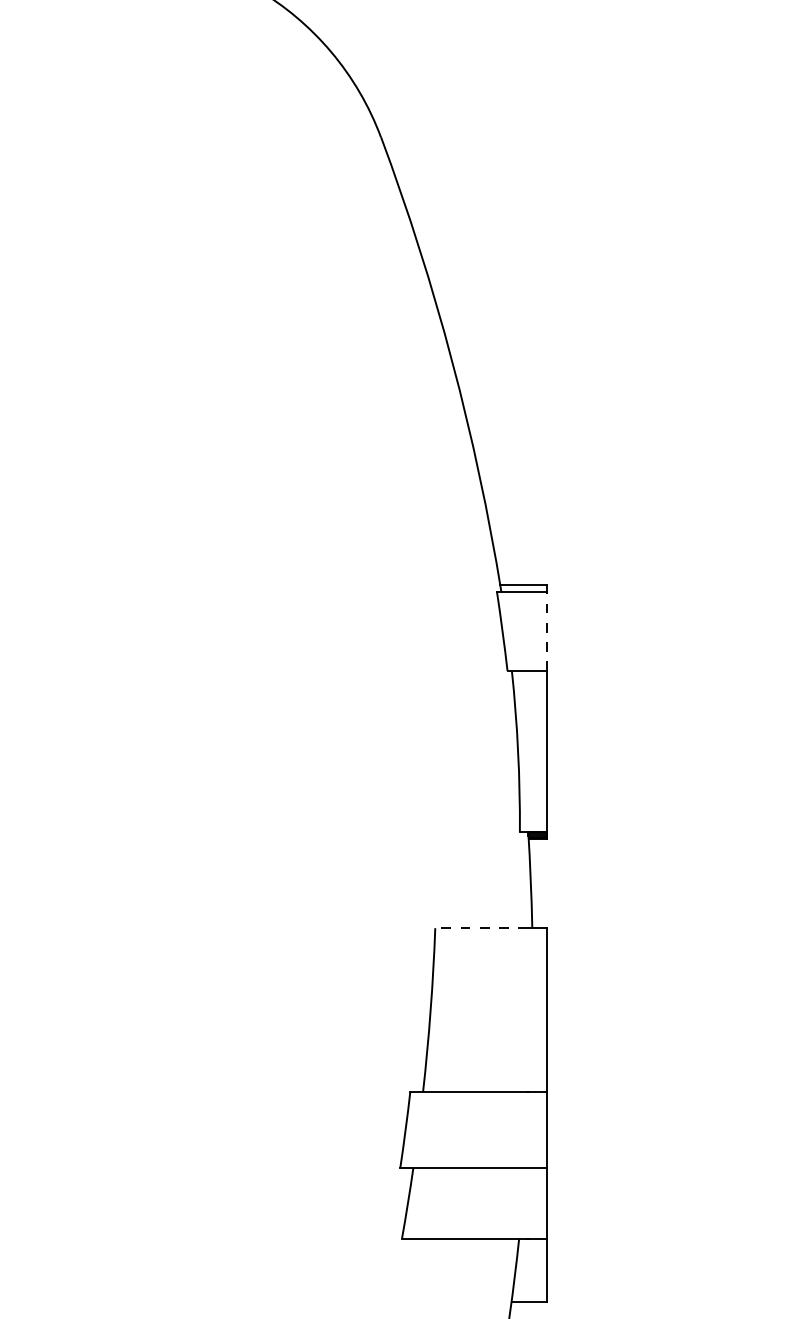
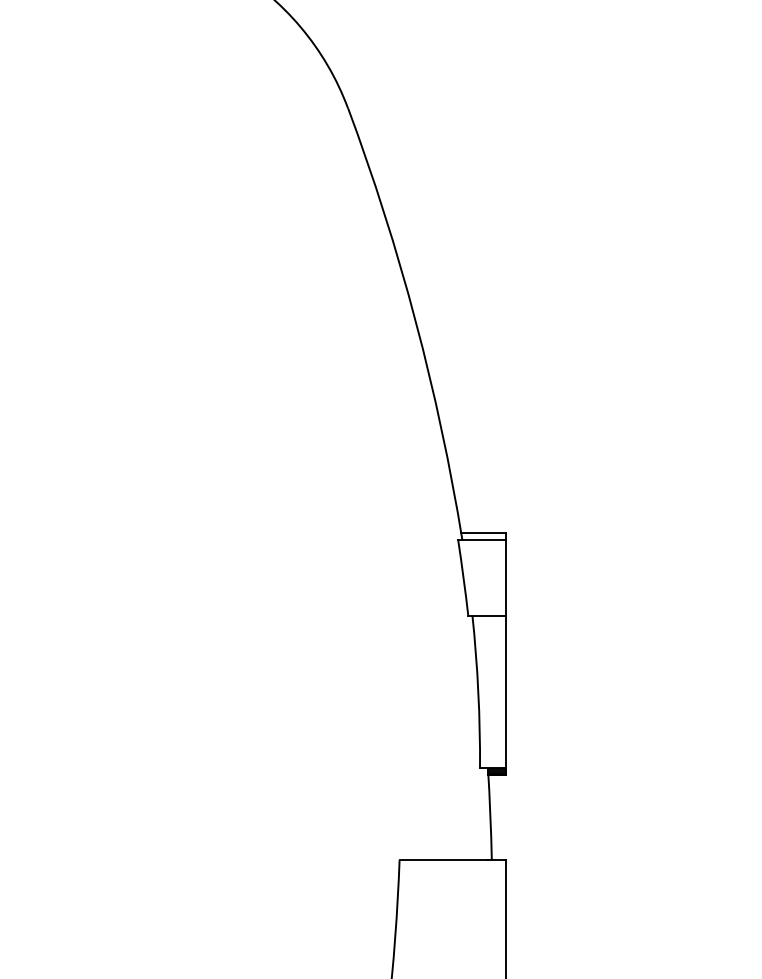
line: (547, 631) -> (506, 577), dashed -> solid
line: (481, 928) -> (443, 860), dashed -> solid

